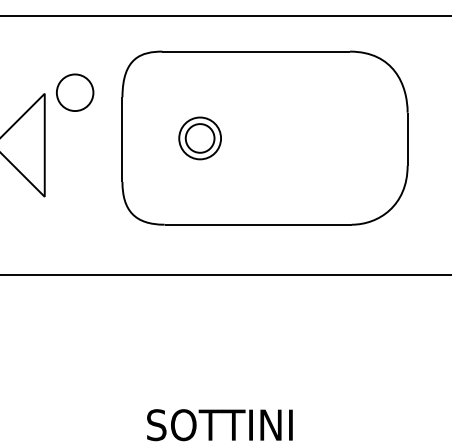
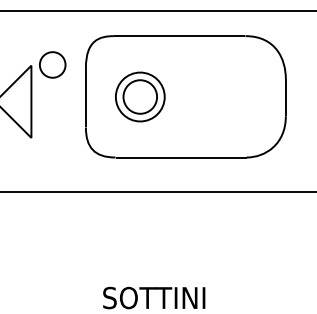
part: (200, 137) -> (140, 96), size x1.67

